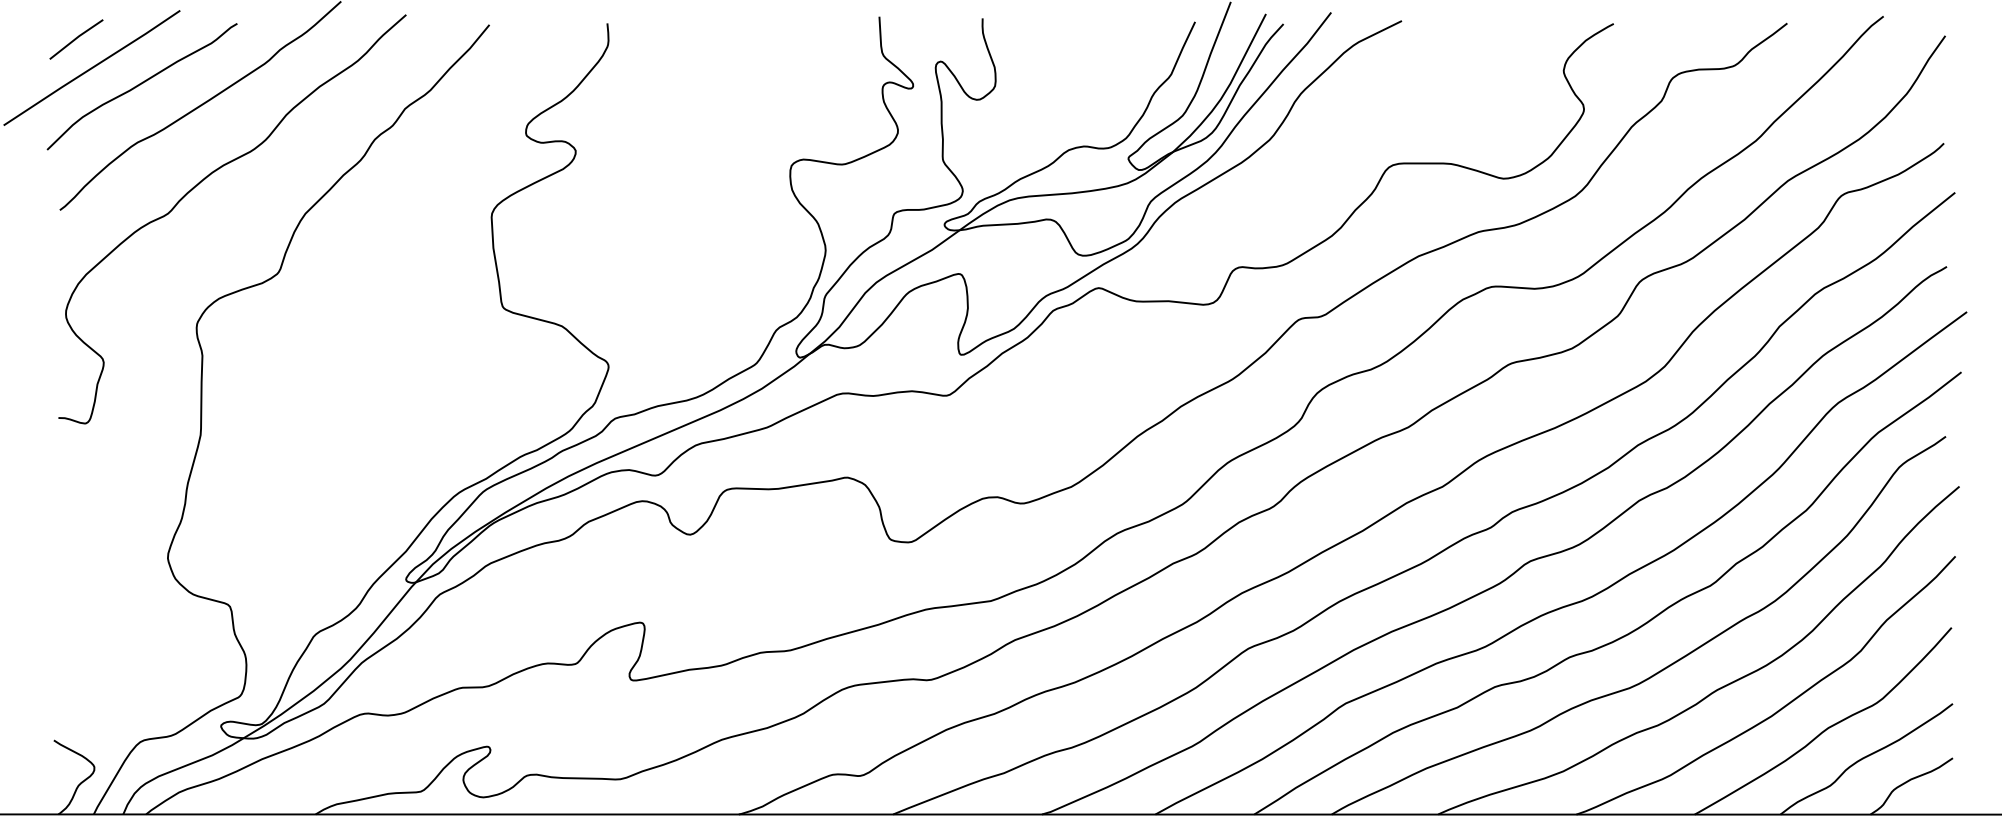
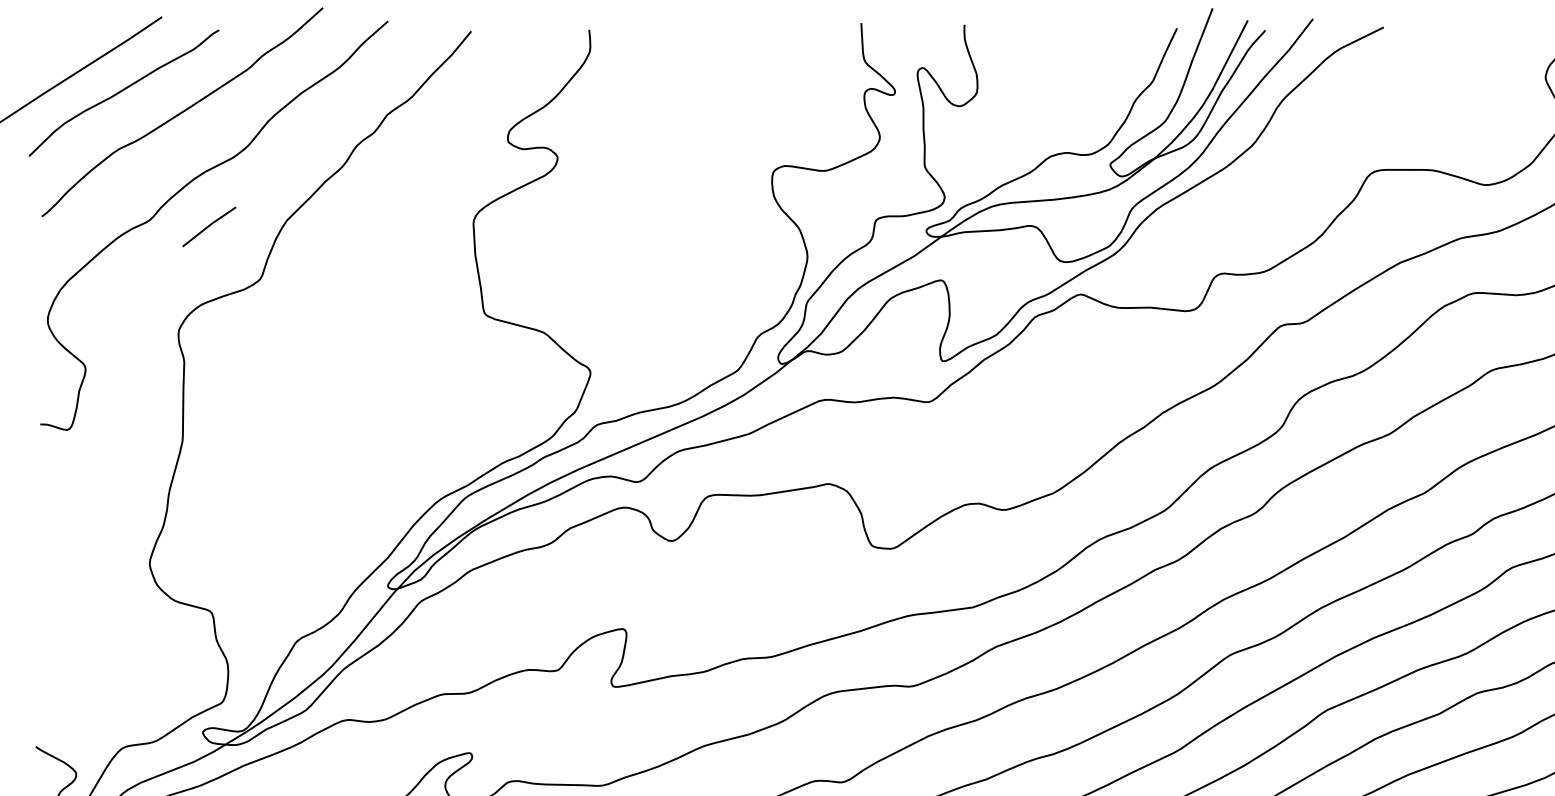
line: (76, 39) -> (209, 226), moved

